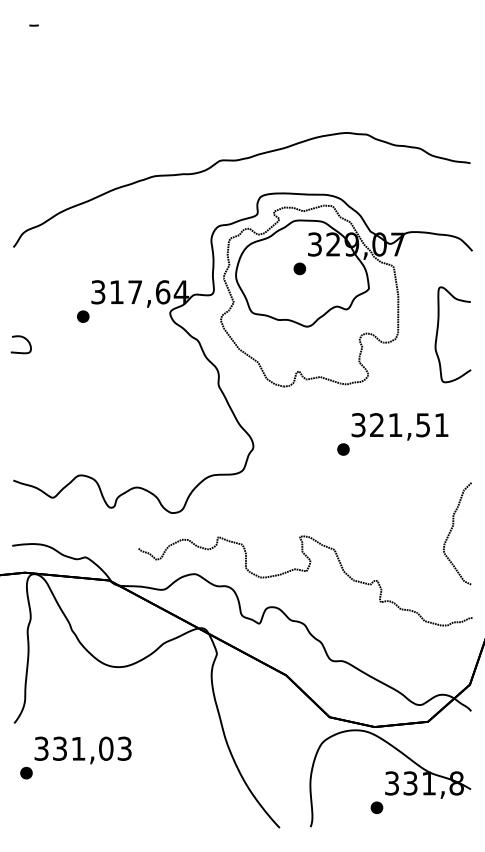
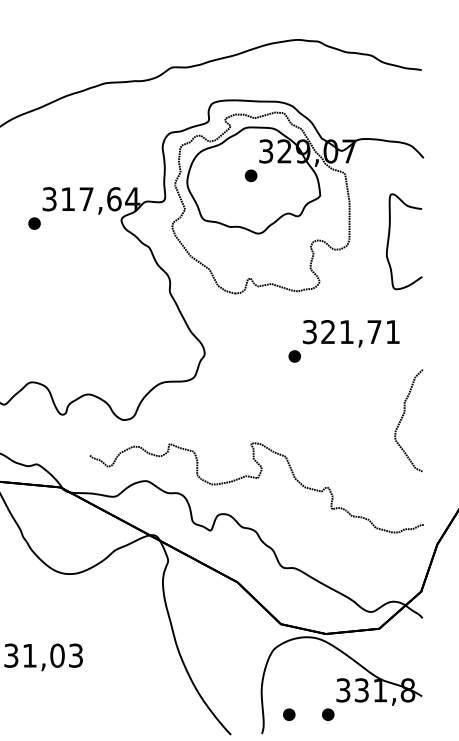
text: (422, 425) -> (373, 332), 321,51 -> 321,71
curve: (451, 531) -> (402, 418), moved
part: (337, 807) -> (288, 714), added

